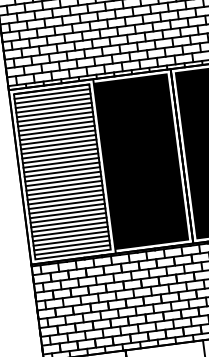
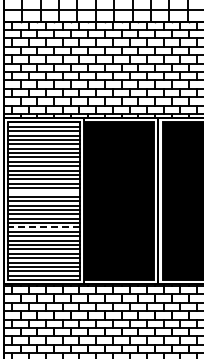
line: (61, 162) -> (44, 192), removed
line: (66, 199) -> (44, 227), solid -> dashed

